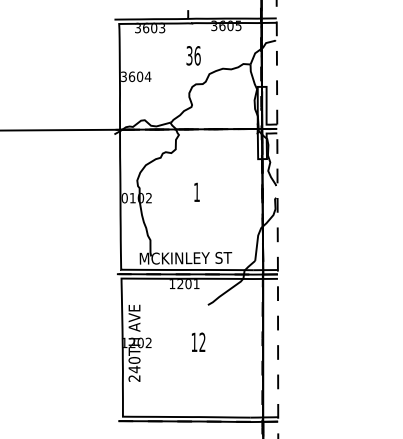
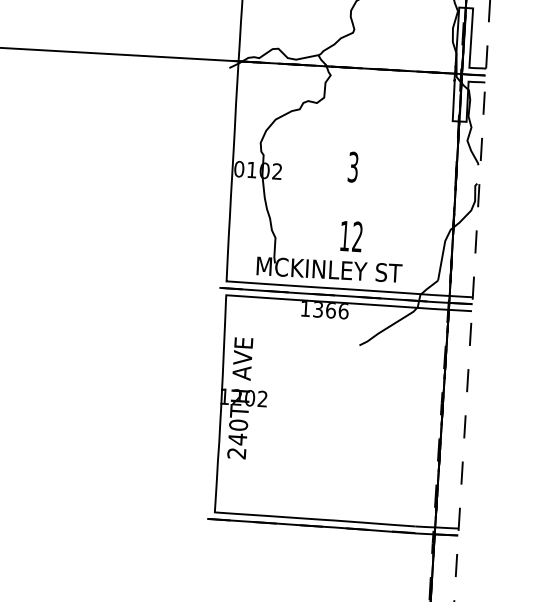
text: (196, 192) -> (352, 167), 1 -> 3
text: (188, 284) -> (330, 311), 1201 -> 1366
text: (198, 341) -> (351, 235), moved

